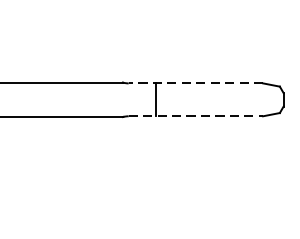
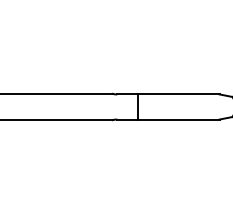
line: (194, 83) -> (167, 94), dashed -> solid
line: (195, 116) -> (168, 119), dashed -> solid

